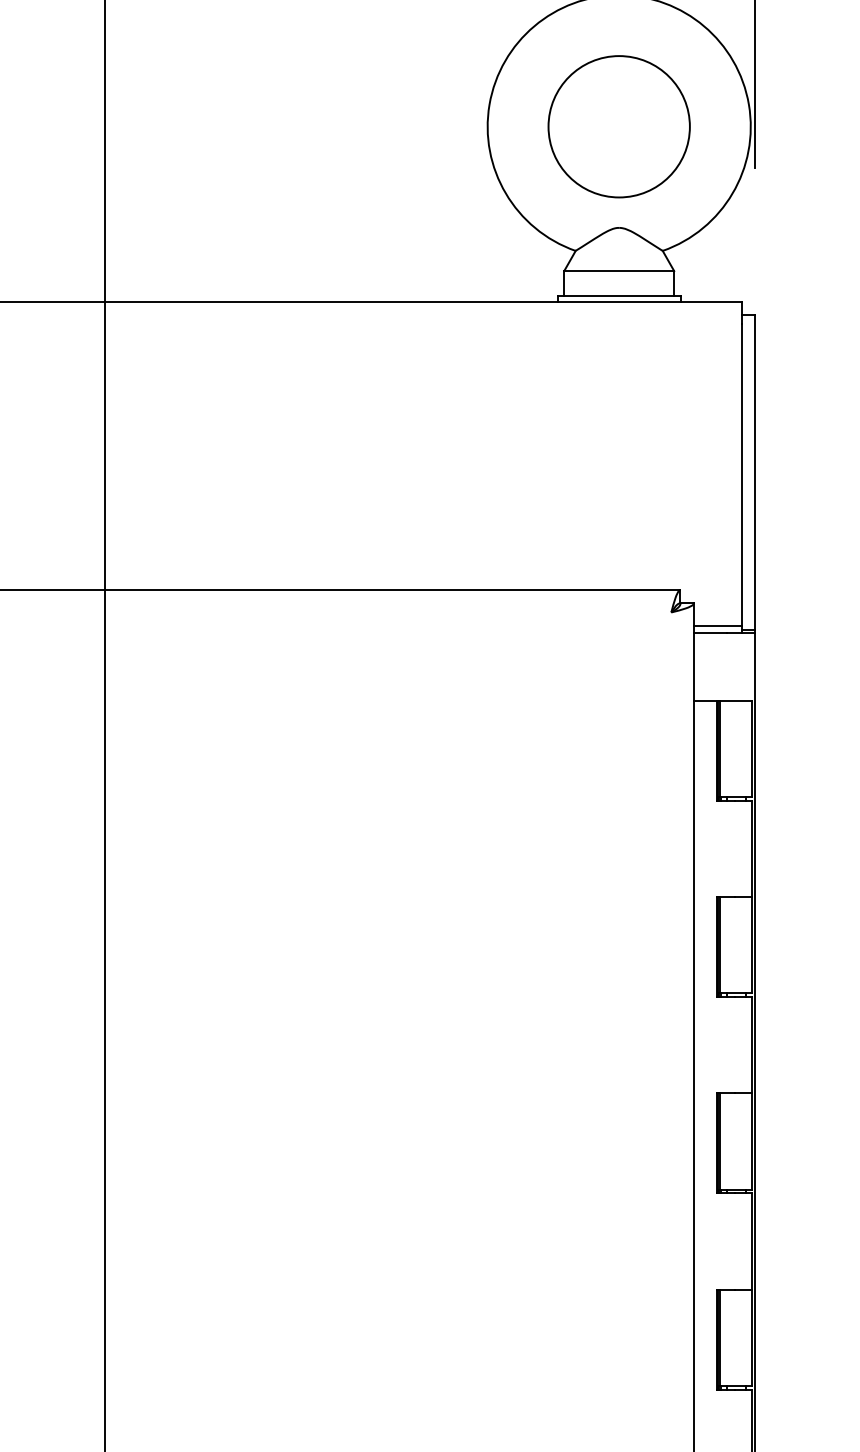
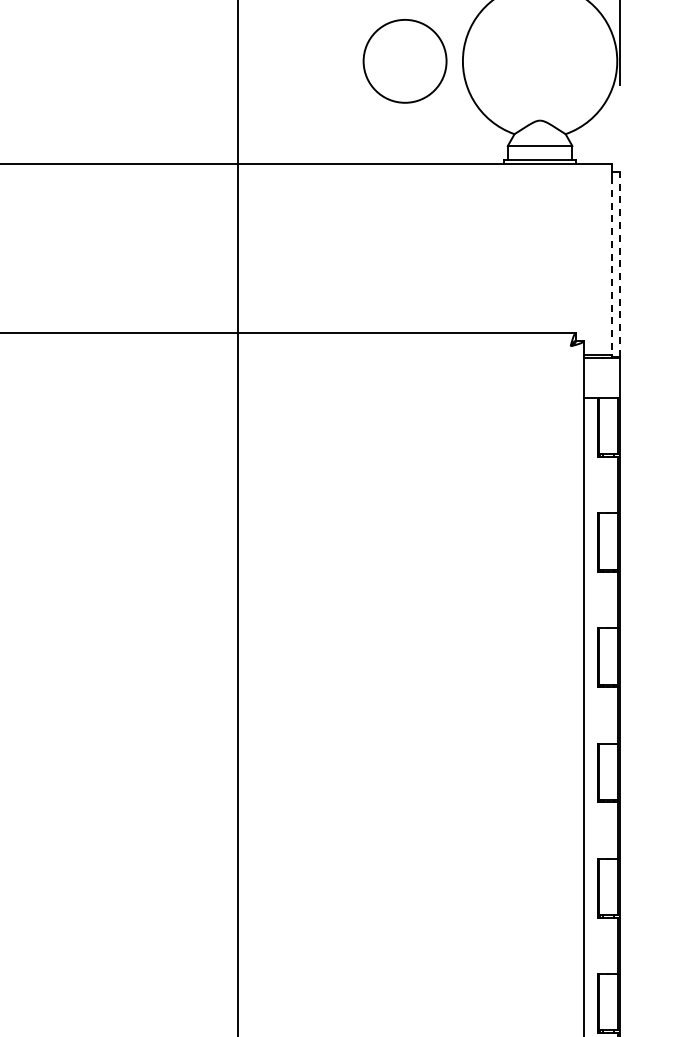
circle: (618, 127) -> (404, 61), moved
line: (754, 471) -> (619, 263), solid -> dashed
line: (742, 474) -> (612, 265), solid -> dashed

